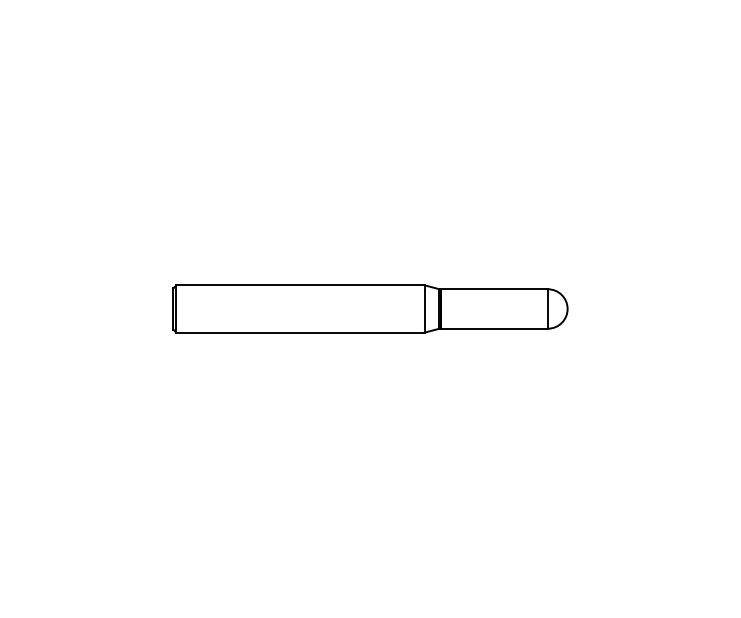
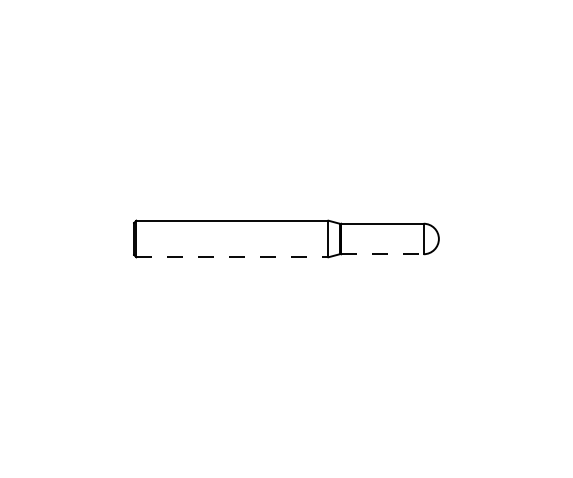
line: (495, 328) -> (383, 254), solid -> dashed
line: (301, 332) -> (233, 257), solid -> dashed

